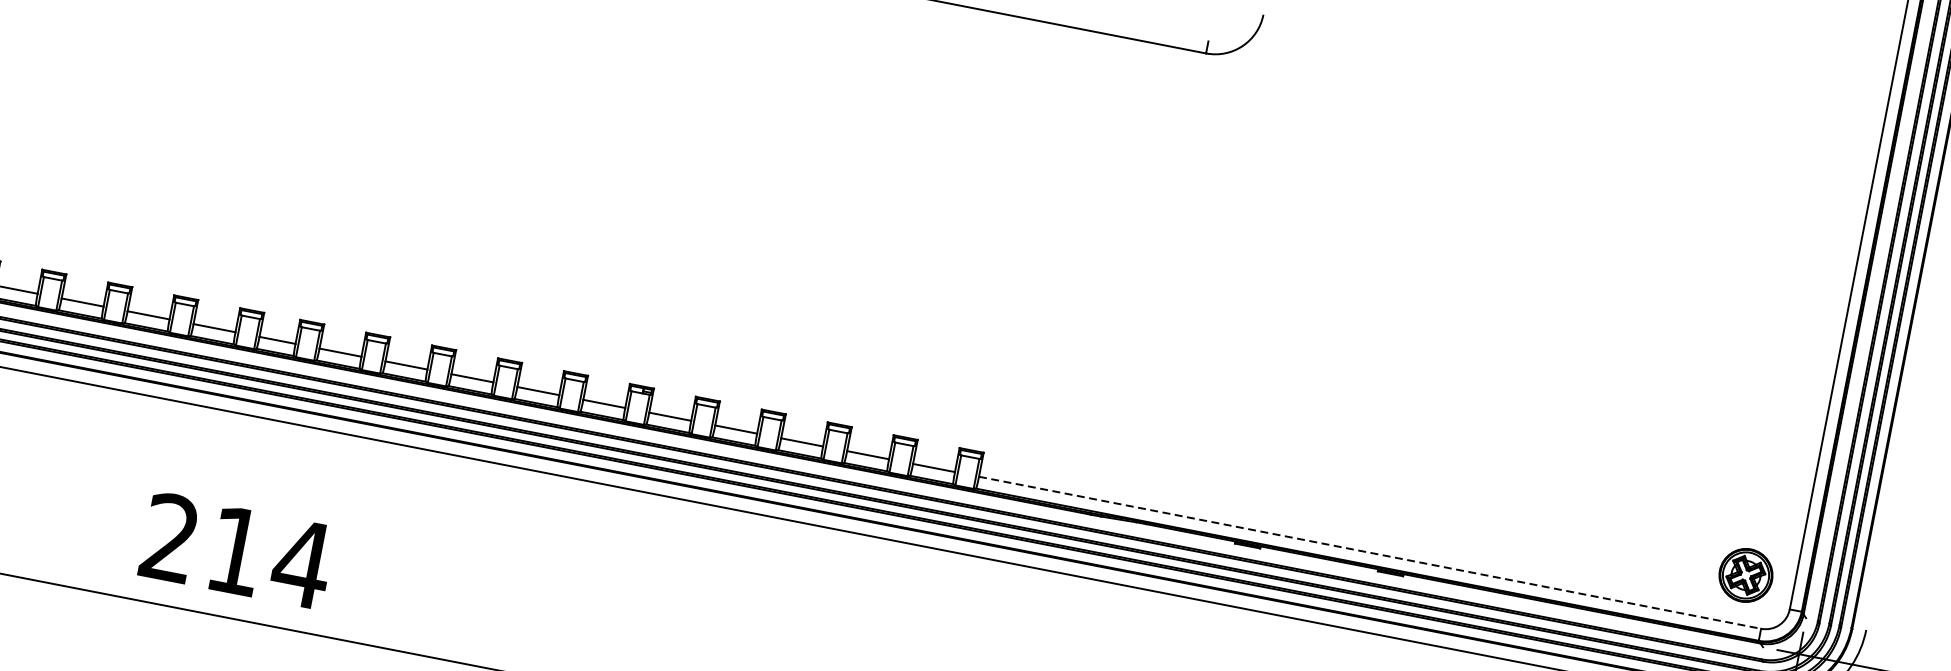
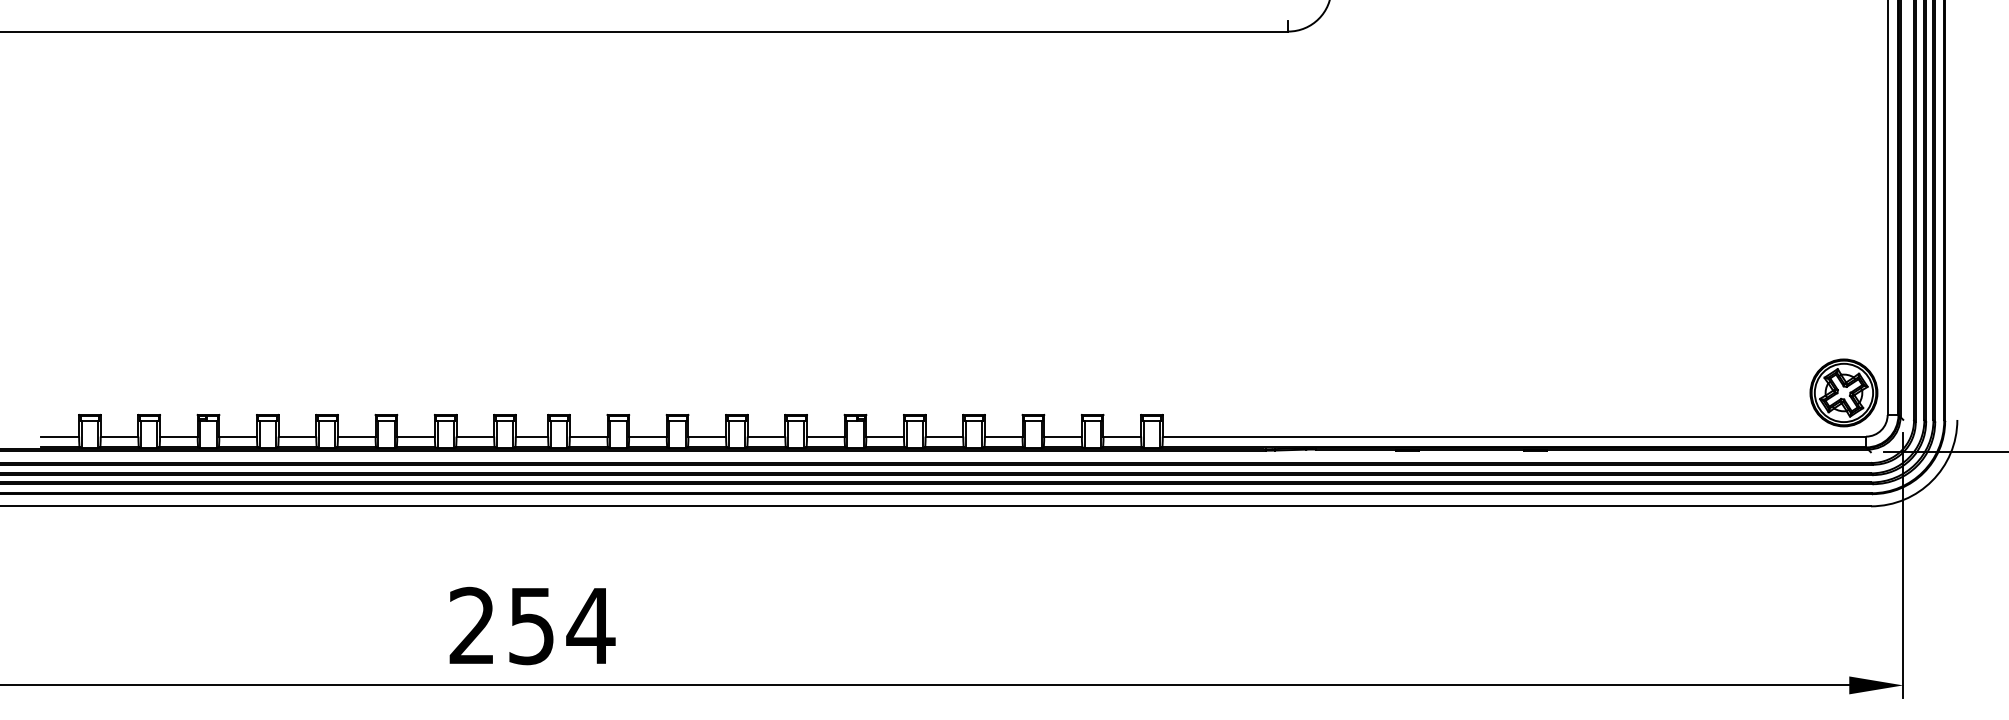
text: (235, 551) -> (531, 626), 214 -> 254
line: (1370, 552) -> (1514, 436), dashed -> solid
part: (1745, 574) -> (1843, 392), size x1.43

